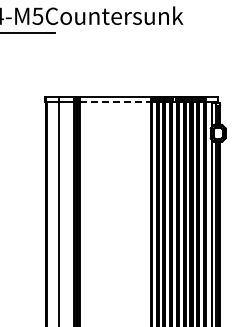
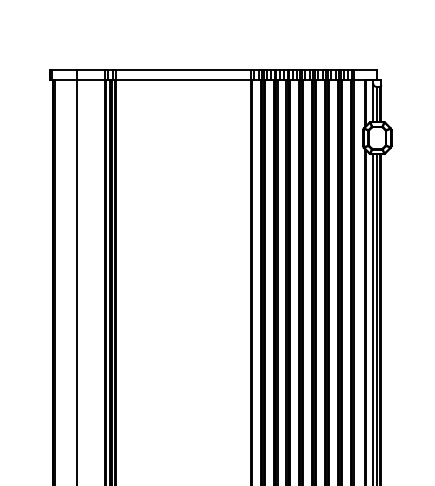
line: (115, 102) -> (183, 79), dashed -> solid

